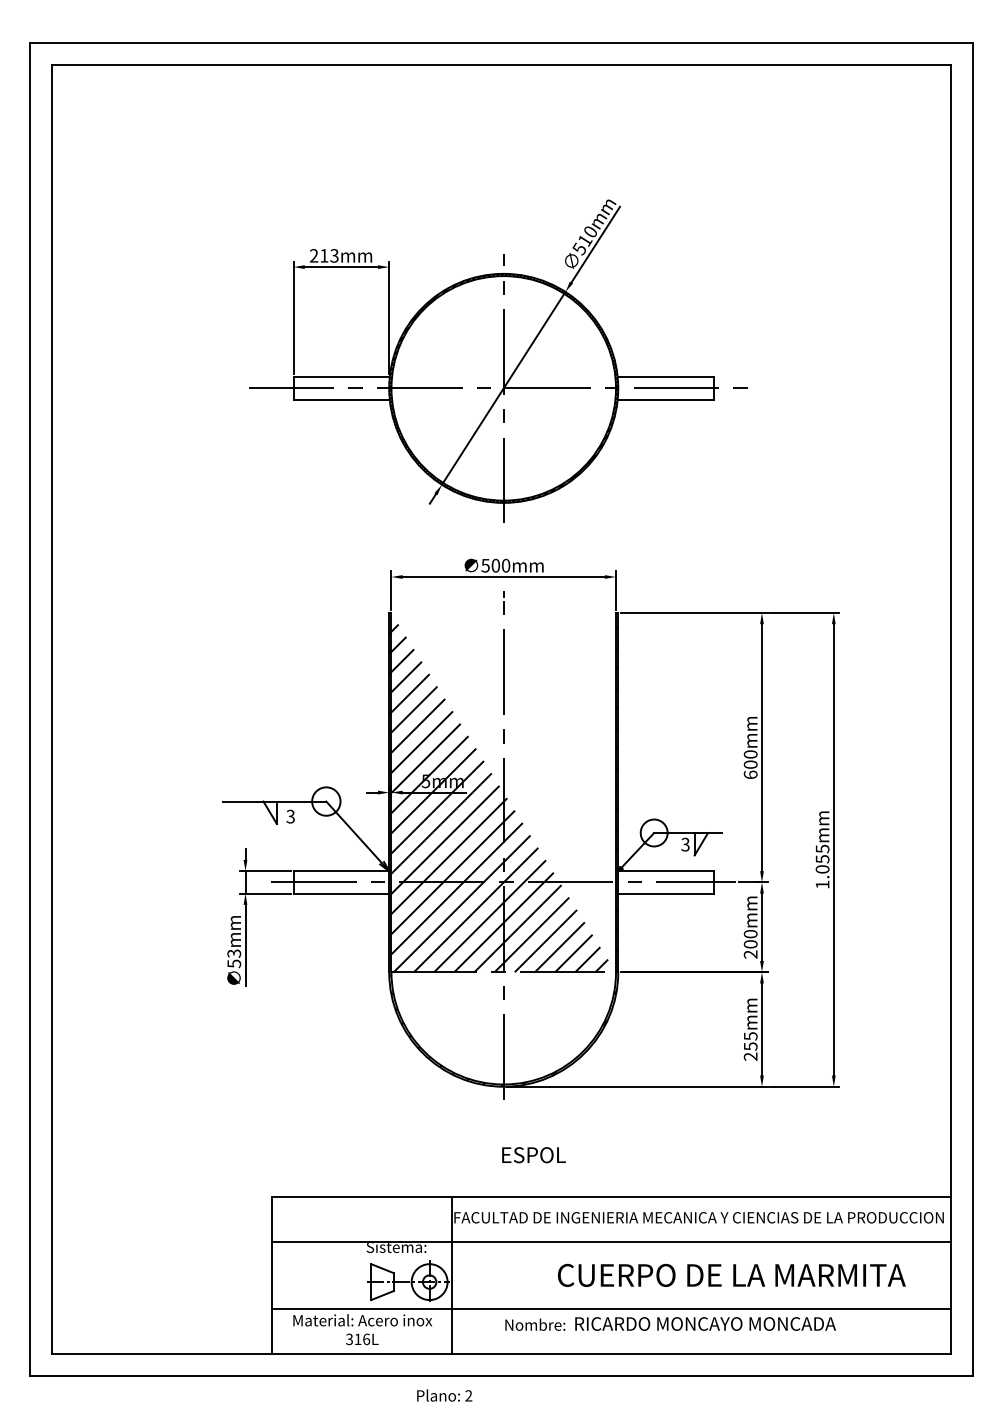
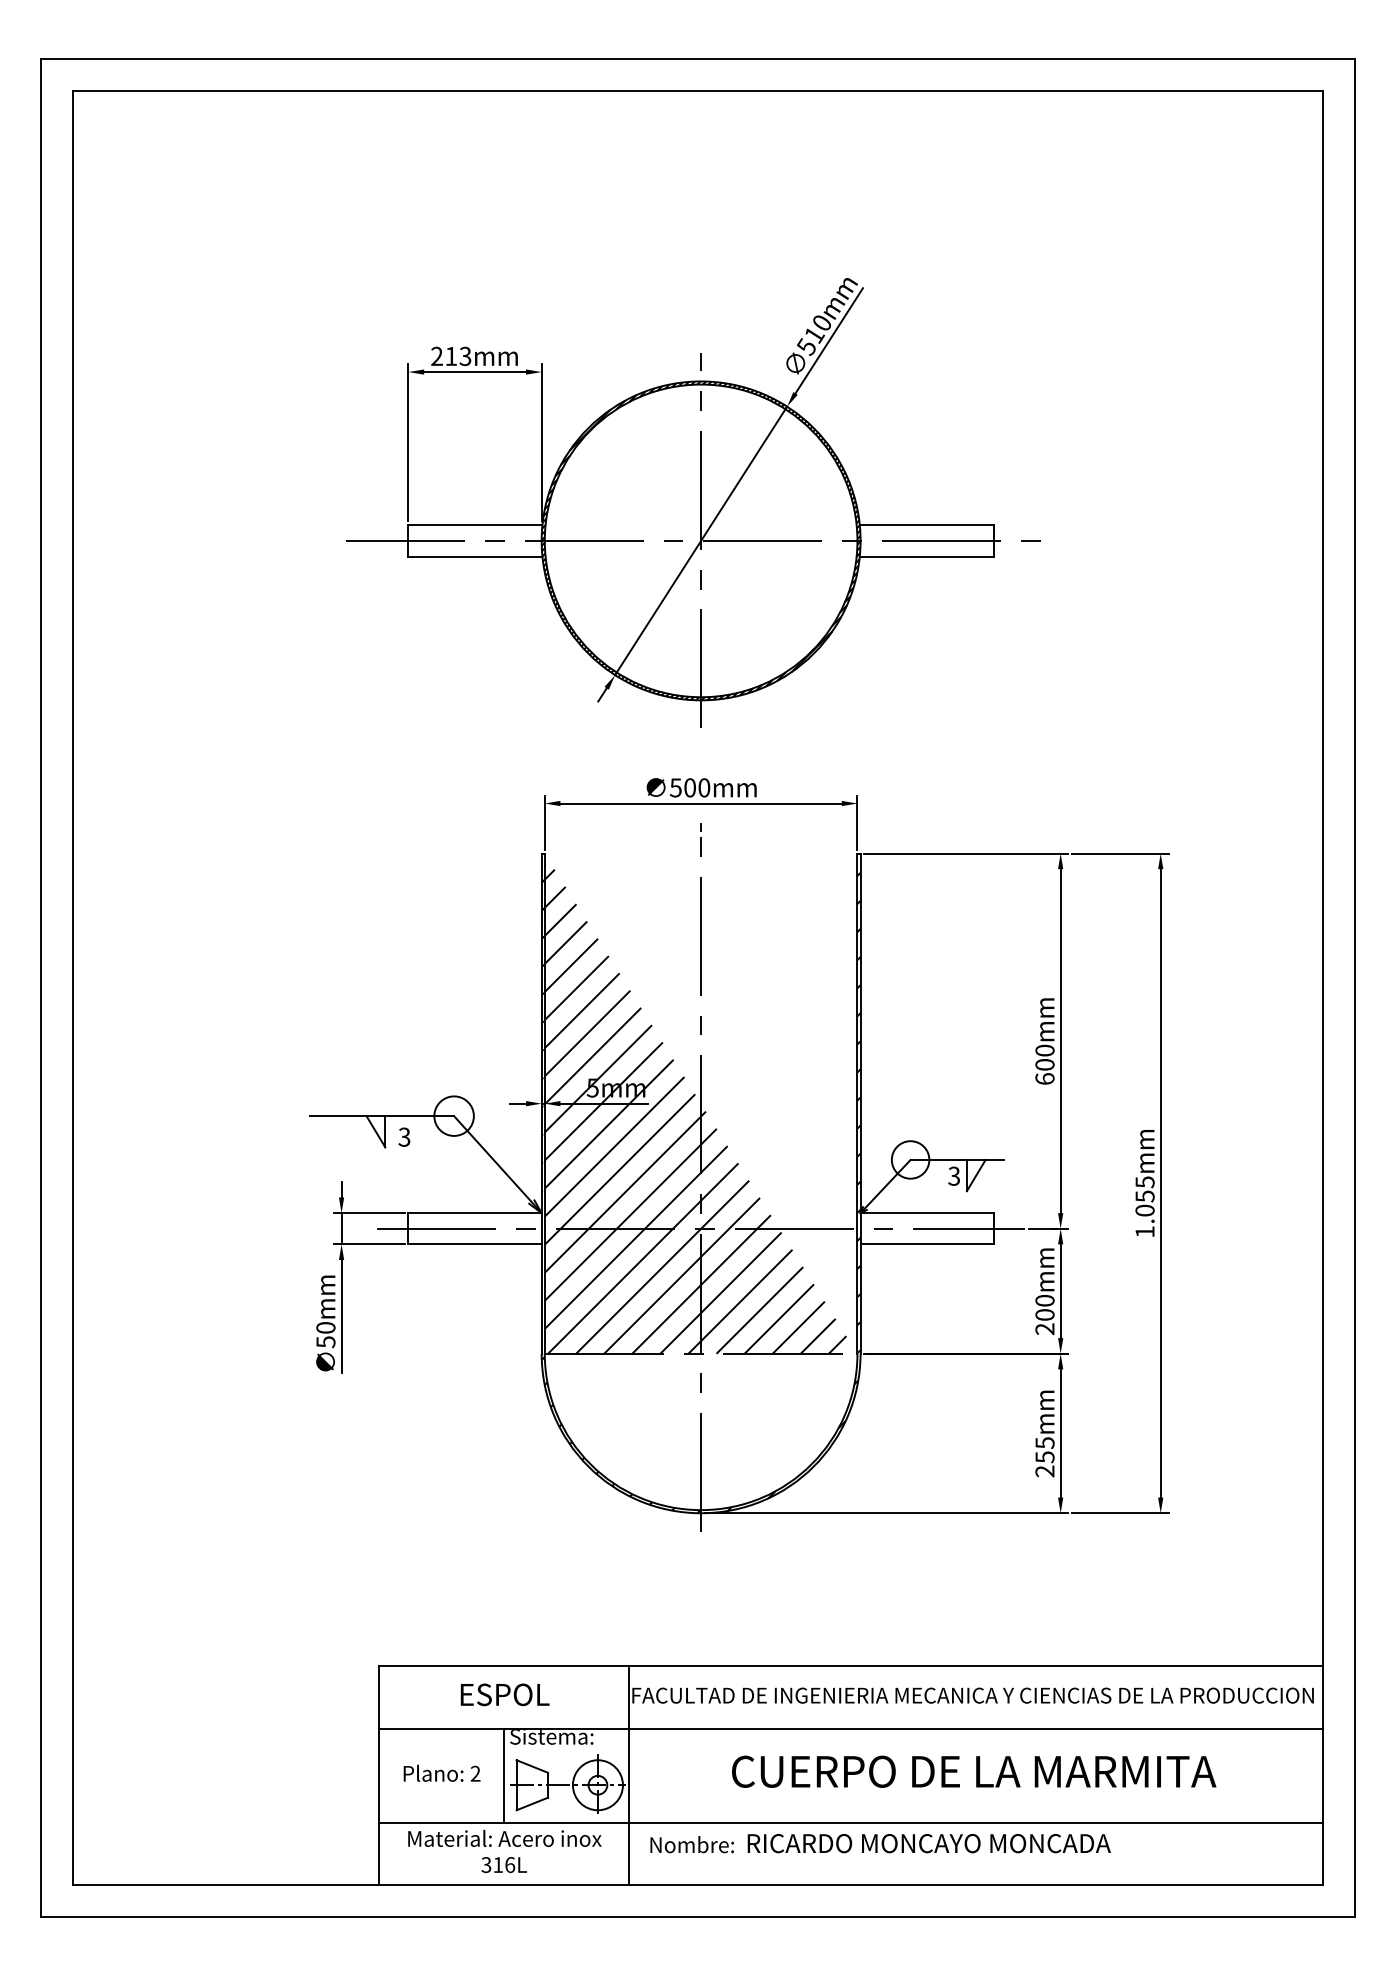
text: (233, 953) -> (324, 1327), 53mm -> 50mm
text: (533, 1155) -> (504, 1695), moved
text: (731, 1274) -> (973, 1770), moved
line: (362, 1275) -> (504, 1776), added
text: (670, 1323) -> (880, 1842), moved
text: (444, 1395) -> (441, 1773), moved

